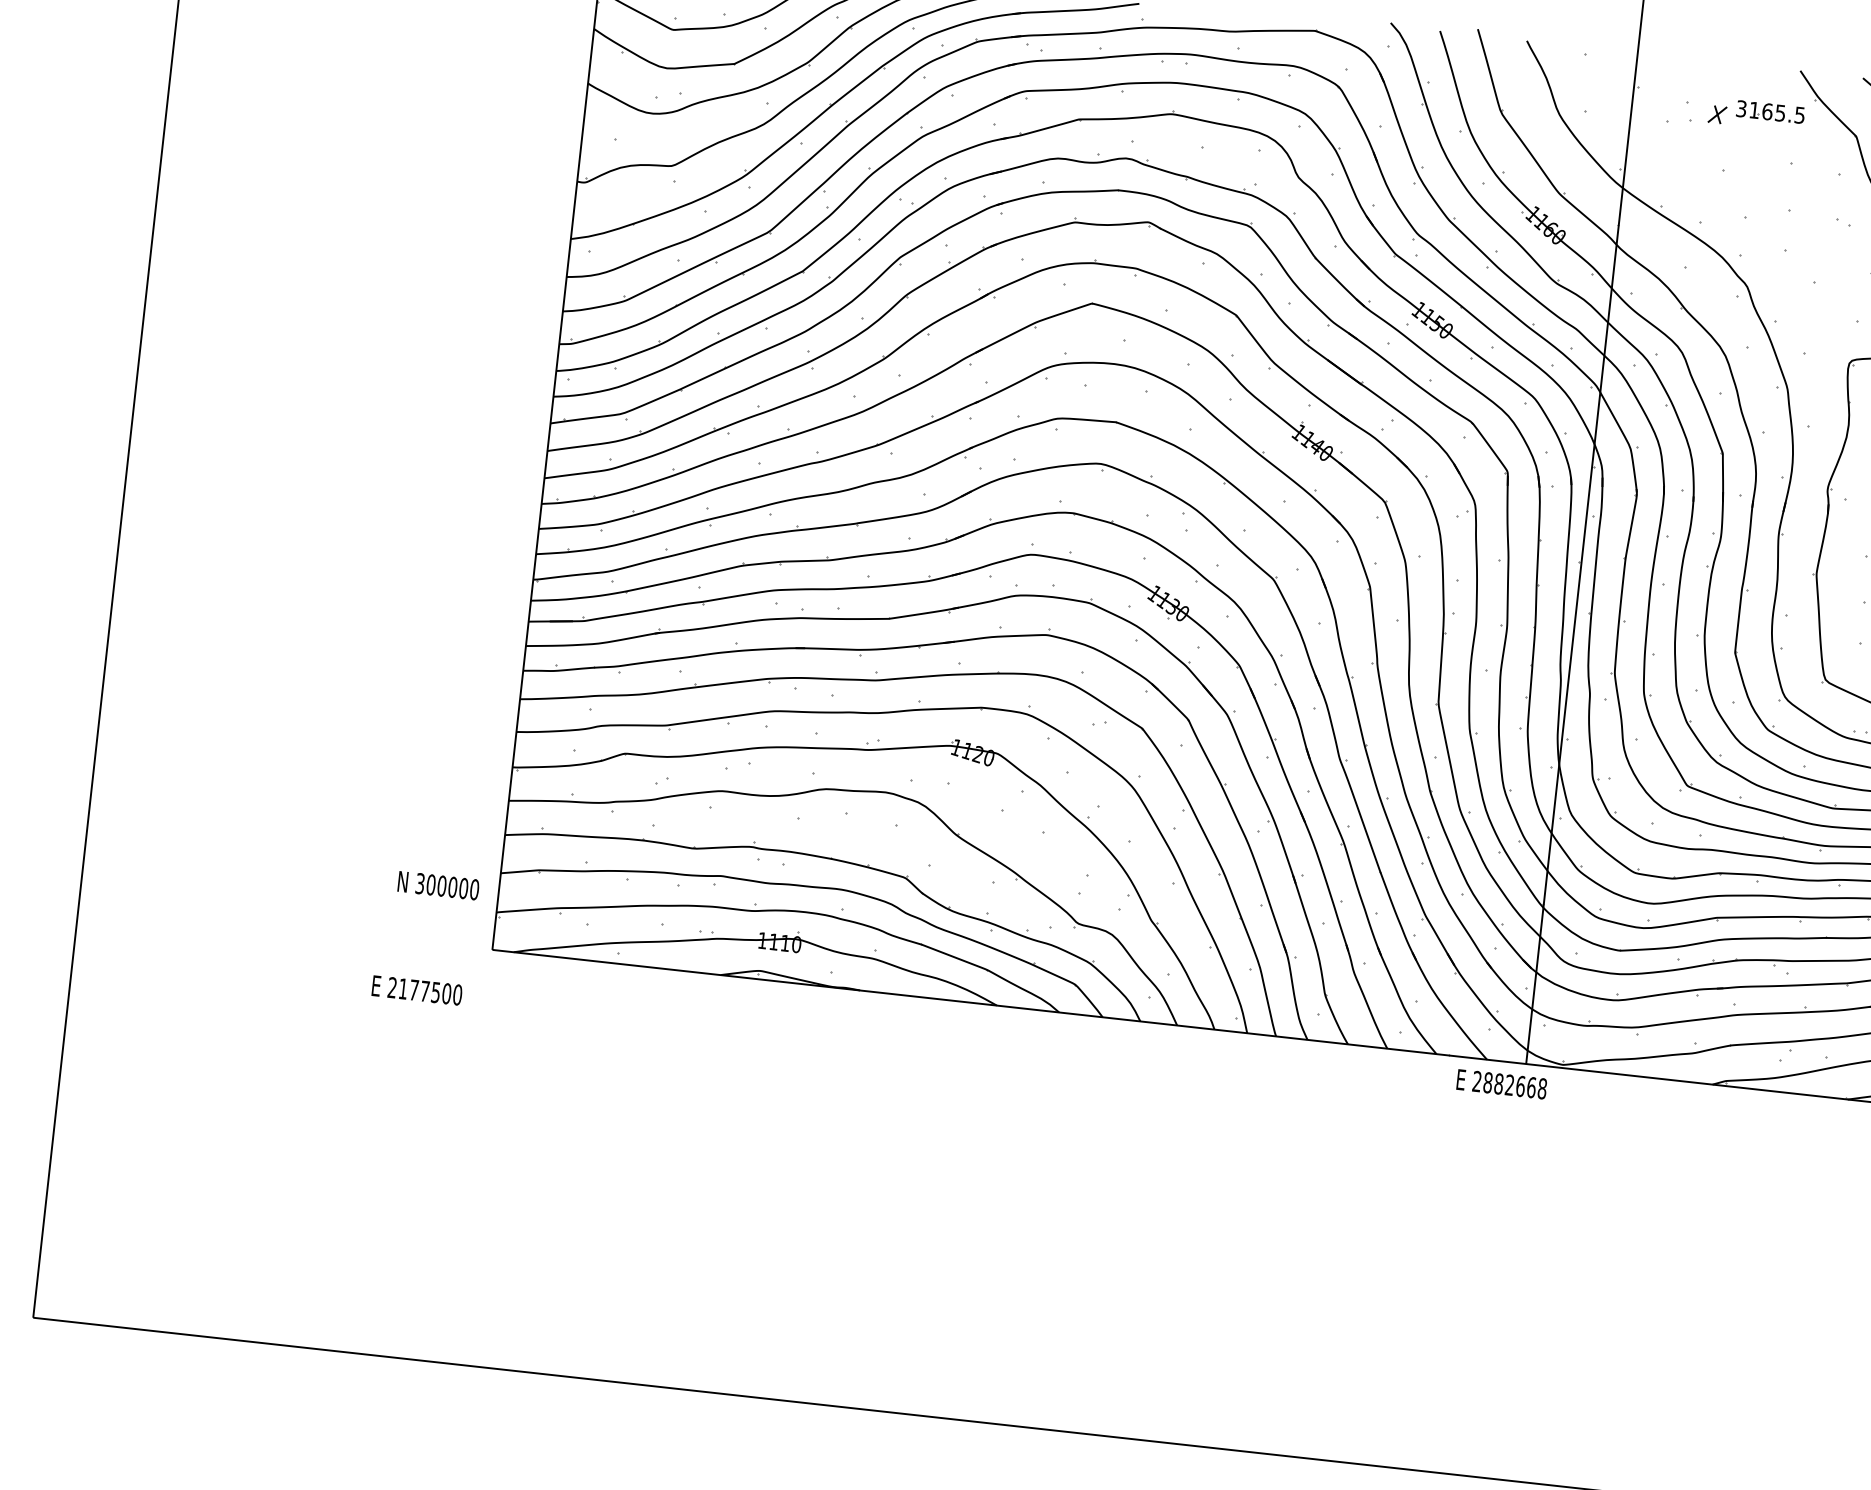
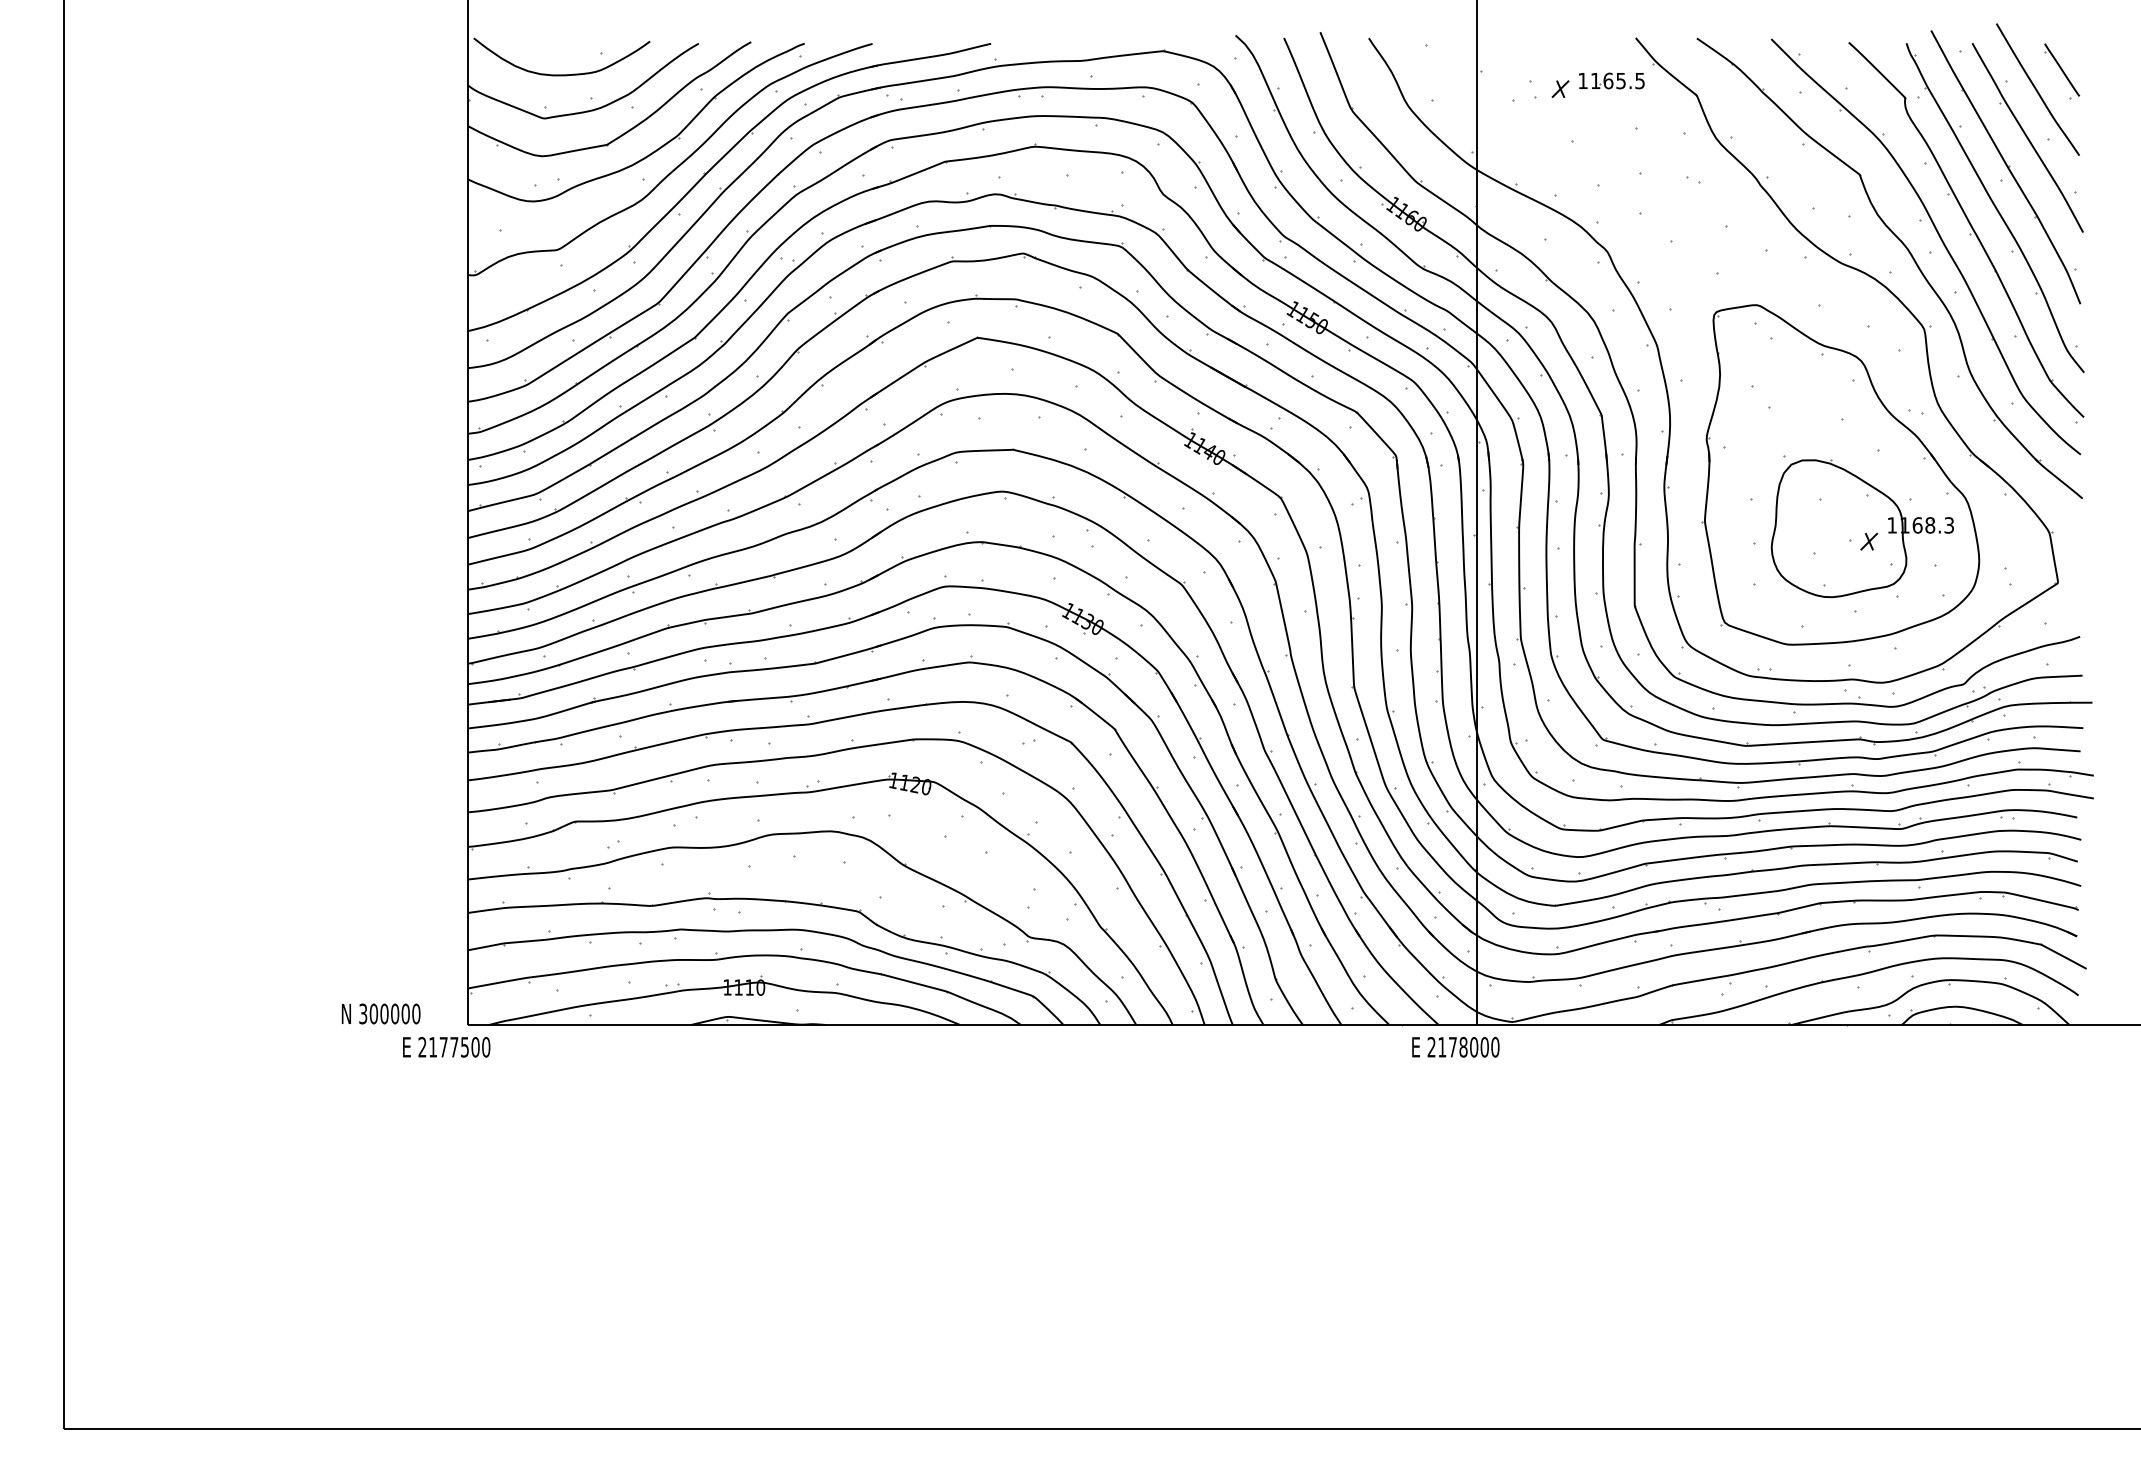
text: (1741, 108) -> (1582, 80), 3165.5 -> 1165.5
text: (437, 885) -> (380, 1013), moved
text: (416, 990) -> (446, 1047), moved
text: (1514, 1084) -> (1468, 1046), 2882668 -> 2178000

